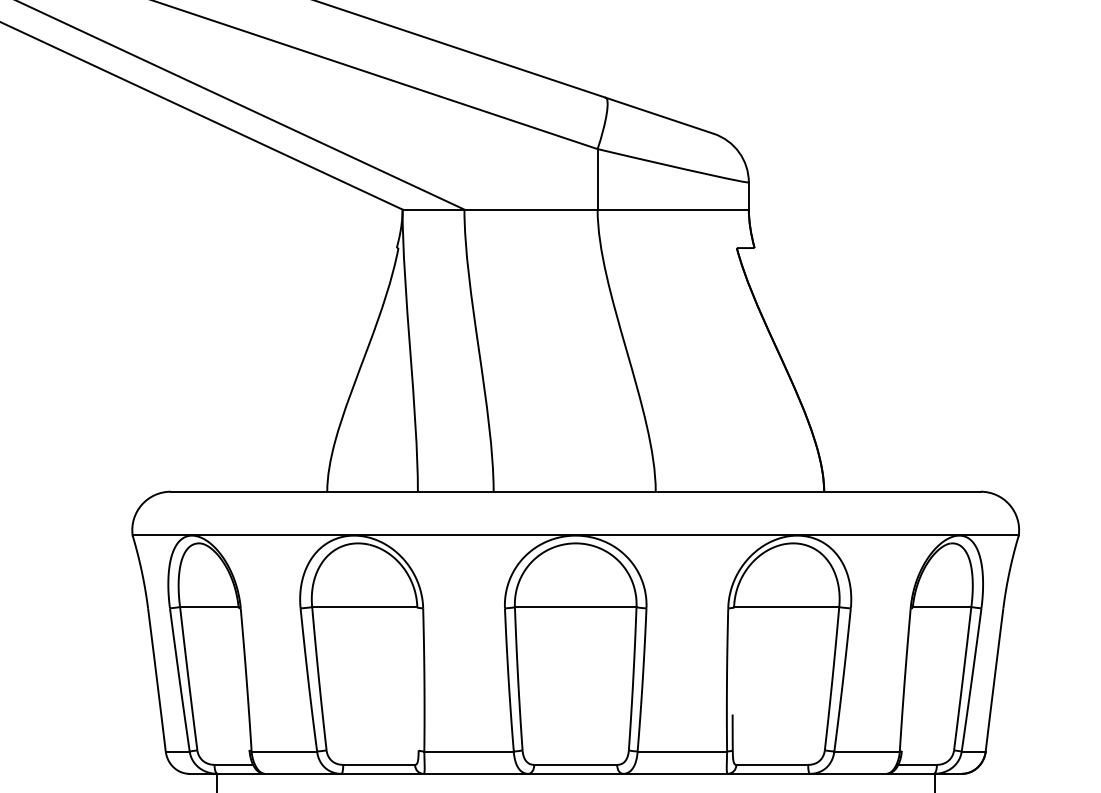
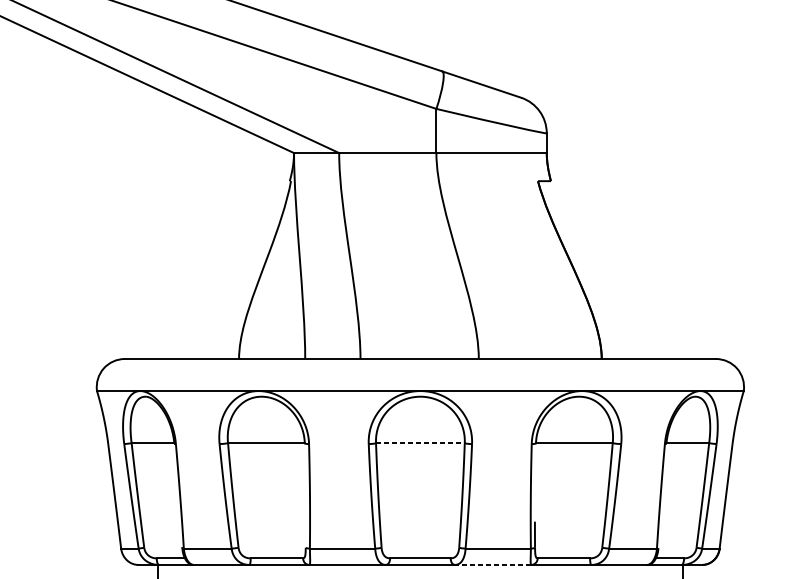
line: (575, 607) -> (420, 443), solid -> dashed
line: (674, 773) -> (492, 564), solid -> dashed

